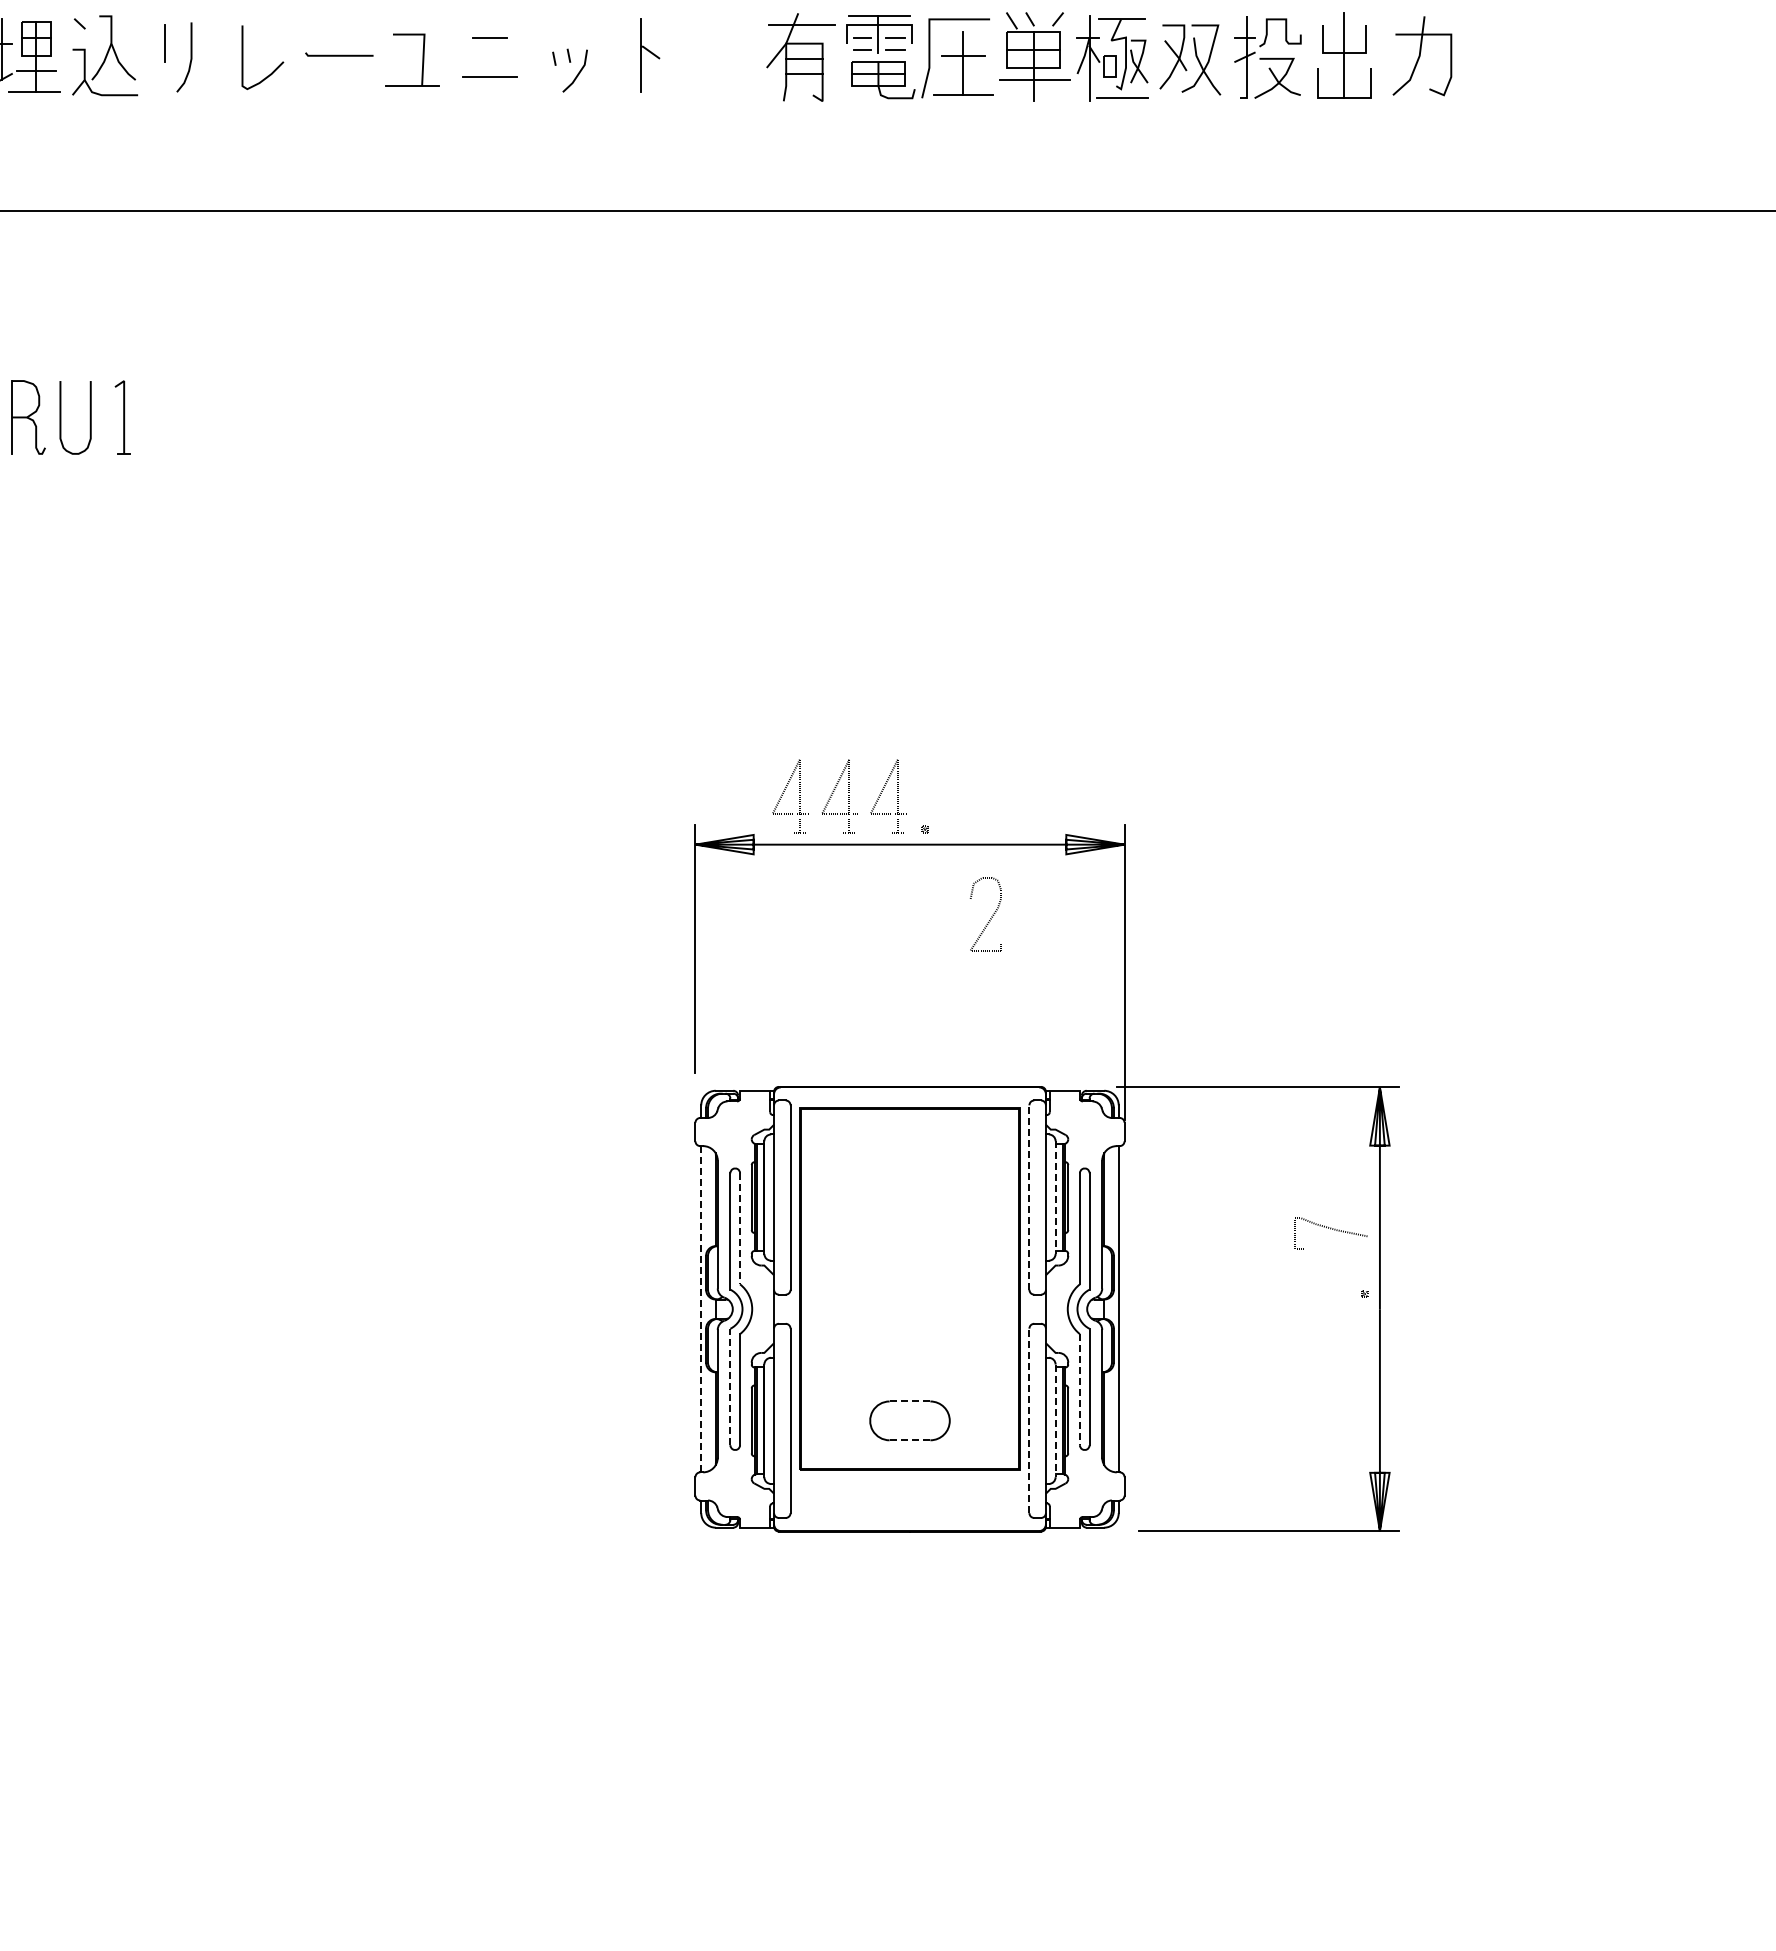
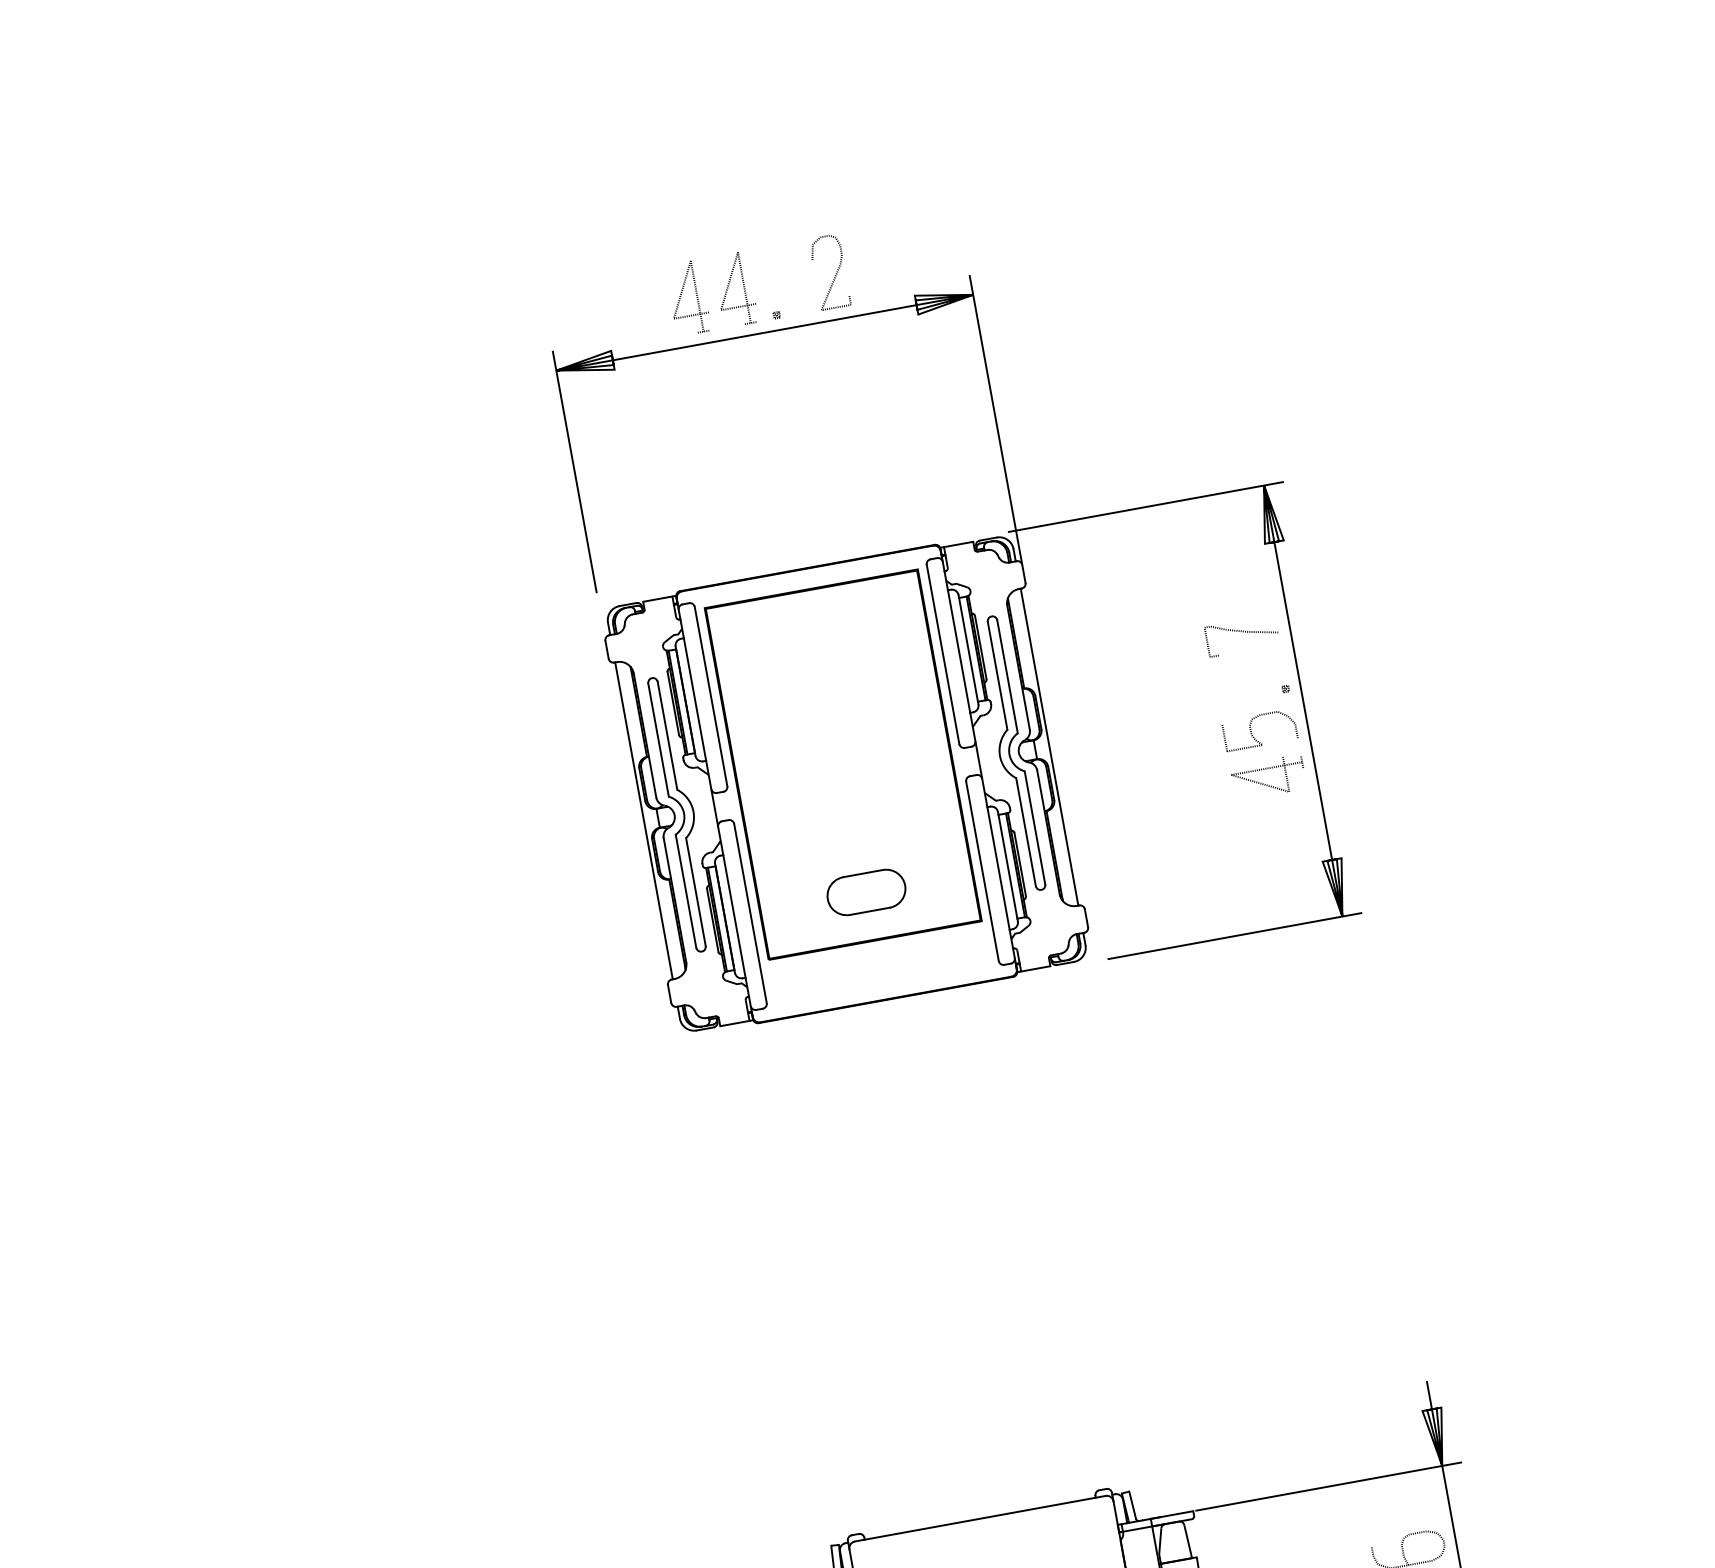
part: (783, 793) -> (632, 305), removed
curve: (991, 916) -> (835, 273), moved
line: (1029, 1197) -> (943, 654), dashed -> solid
line: (1055, 1198) -> (968, 650), dashed -> solid
line: (740, 1228) -> (667, 735), dashed -> solid
line: (701, 1308) -> (644, 820), dashed -> solid
part: (1323, 1333) -> (1252, 734), added
line: (730, 1386) -> (686, 890), dashed -> solid
part: (1330, 1386) -> (1268, 784), added
line: (1079, 1389) -> (1025, 832), dashed -> solid
line: (909, 1401) -> (862, 873), dashed -> solid
line: (1029, 1420) -> (982, 871), dashed -> solid
line: (1055, 1421) -> (1007, 867), dashed -> solid
line: (910, 1440) -> (870, 911), dashed -> solid

